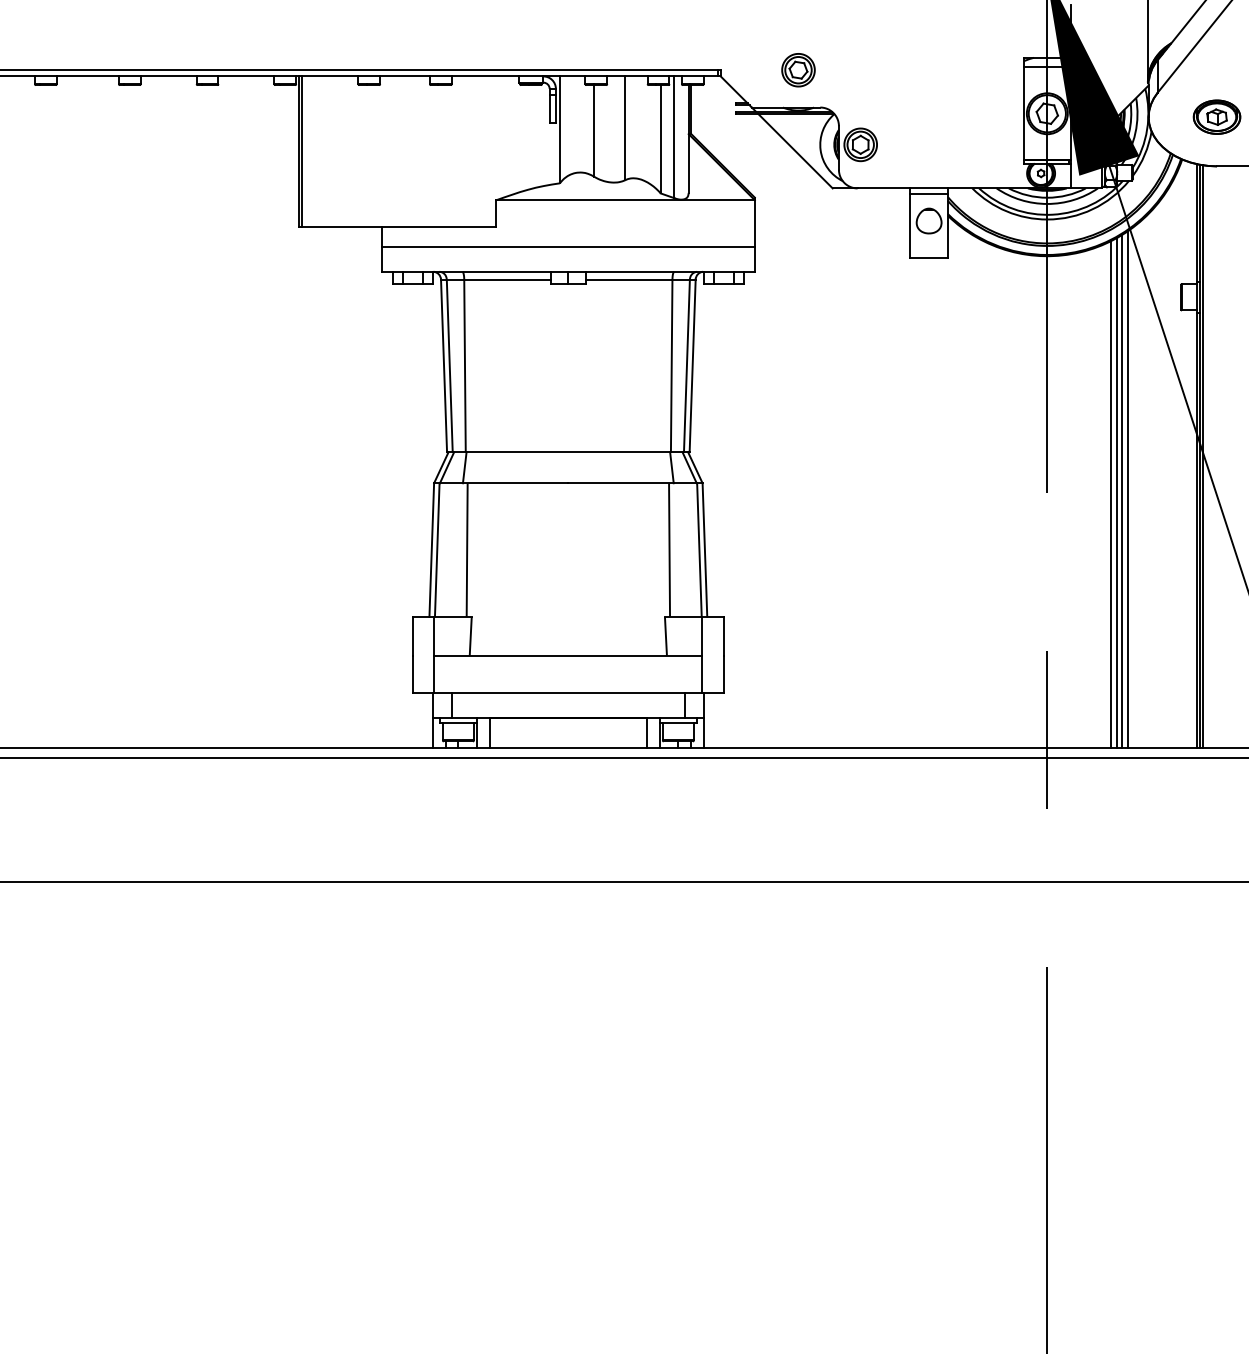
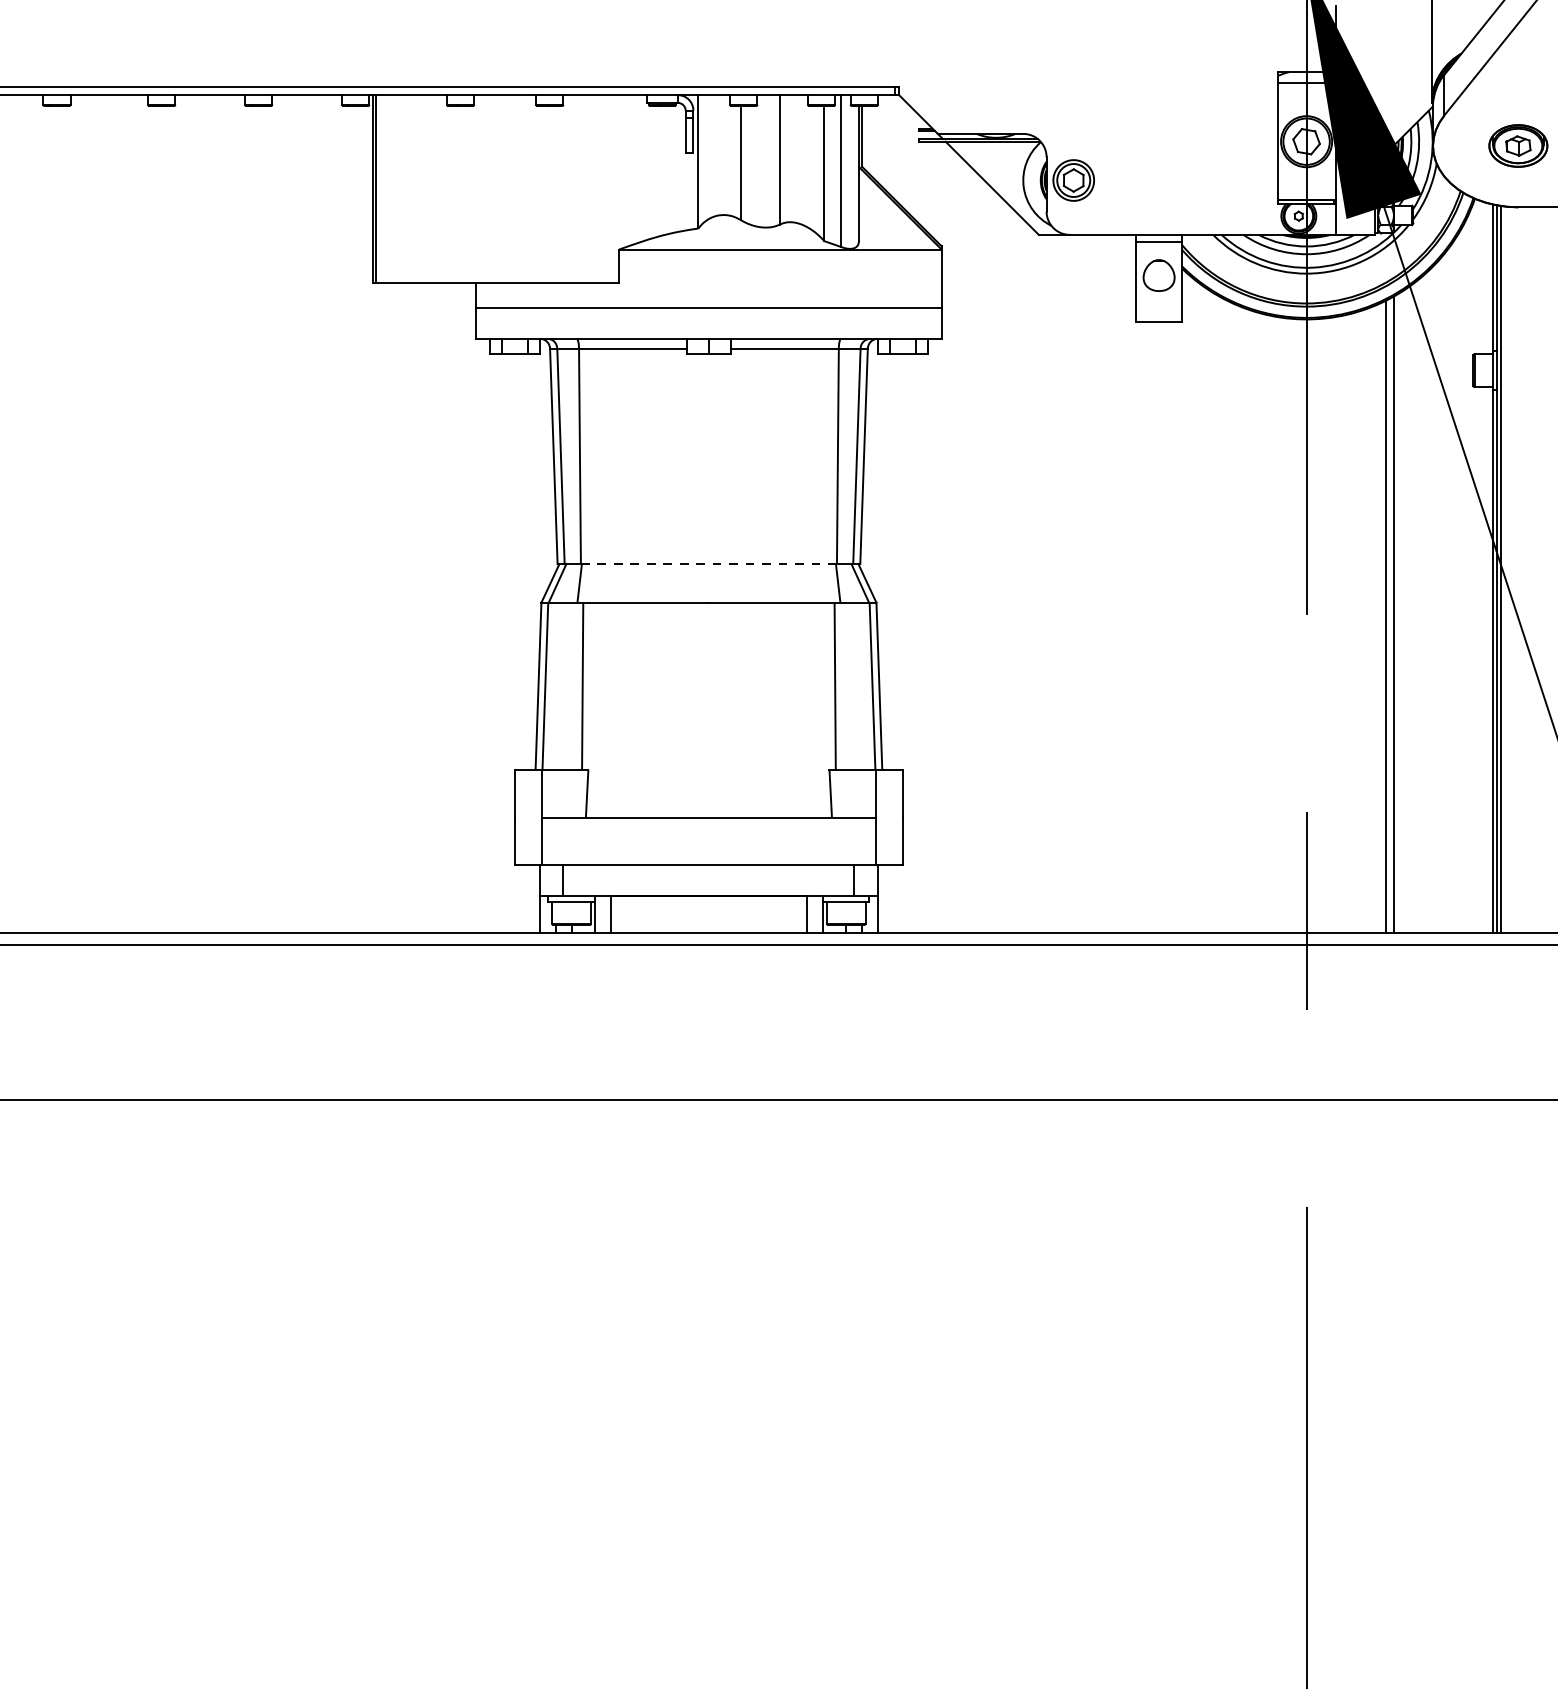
part: (798, 70) -> (996, 87), removed
line: (568, 452) -> (709, 564), solid -> dashed
line: (1128, 489) -> (1407, 610), removed
line: (1121, 491) -> (1399, 613), removed

